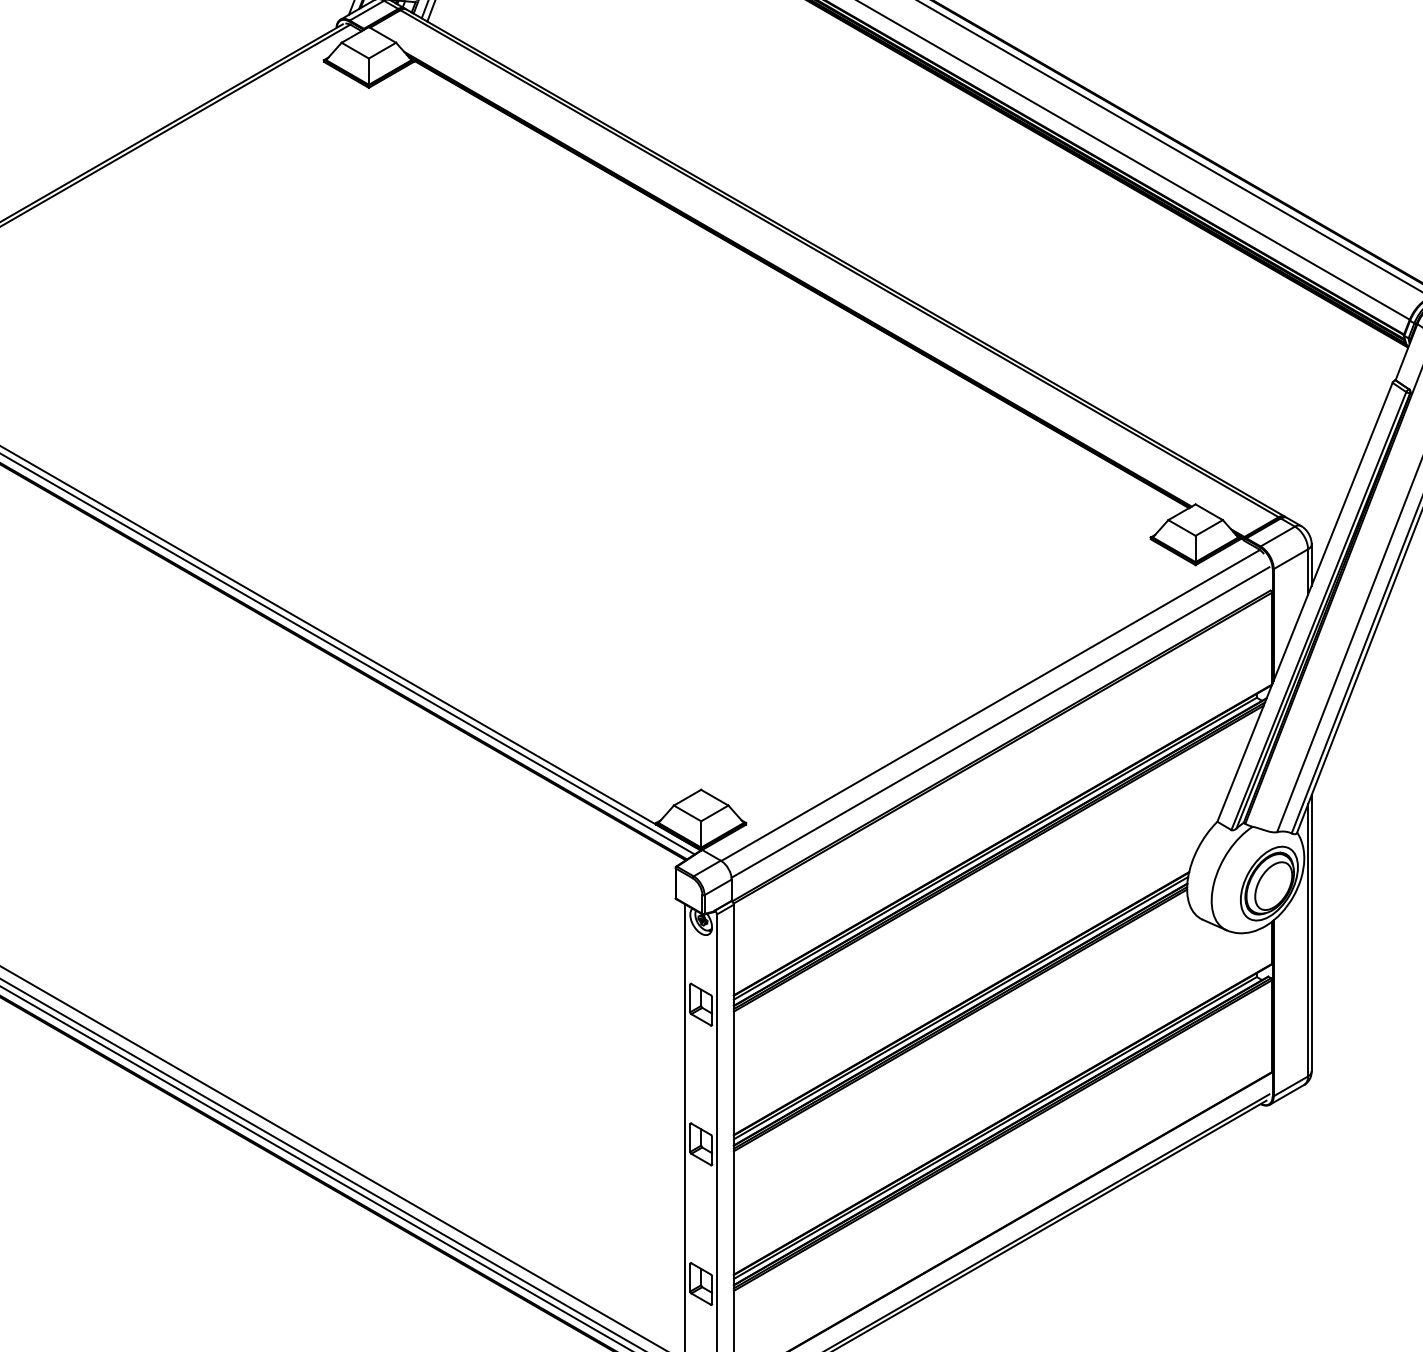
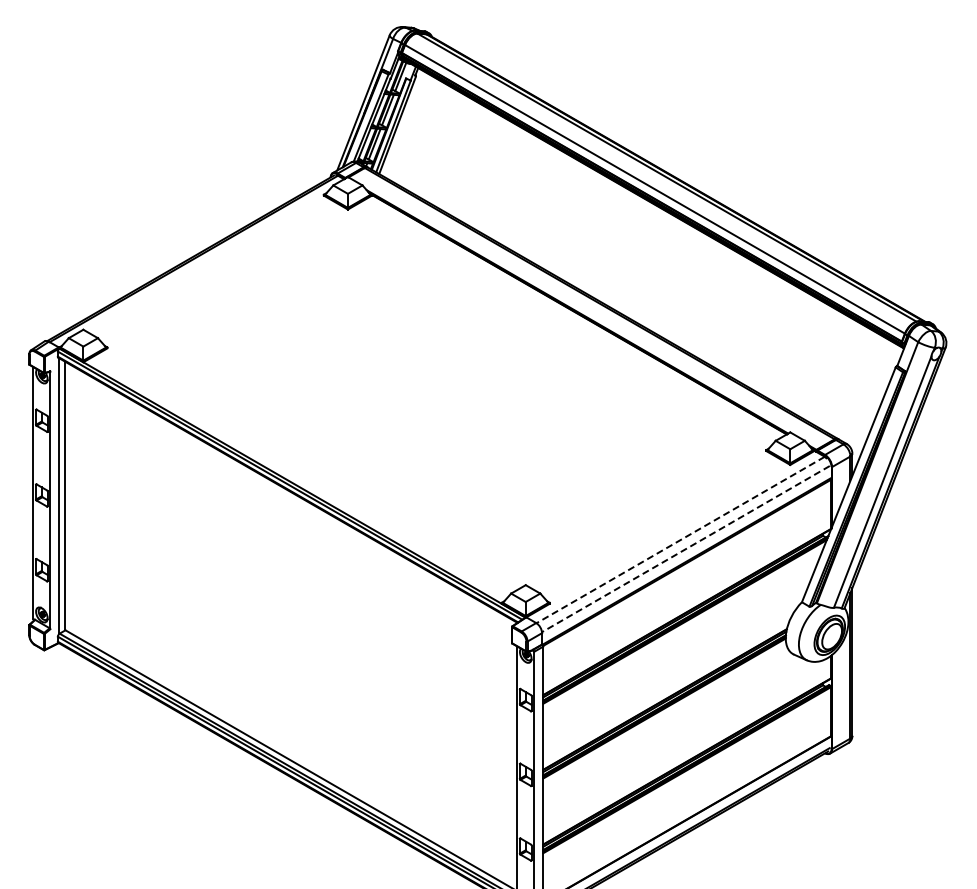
line: (990, 706) -> (680, 540), solid -> dashed
line: (999, 723) -> (685, 549), solid -> dashed

